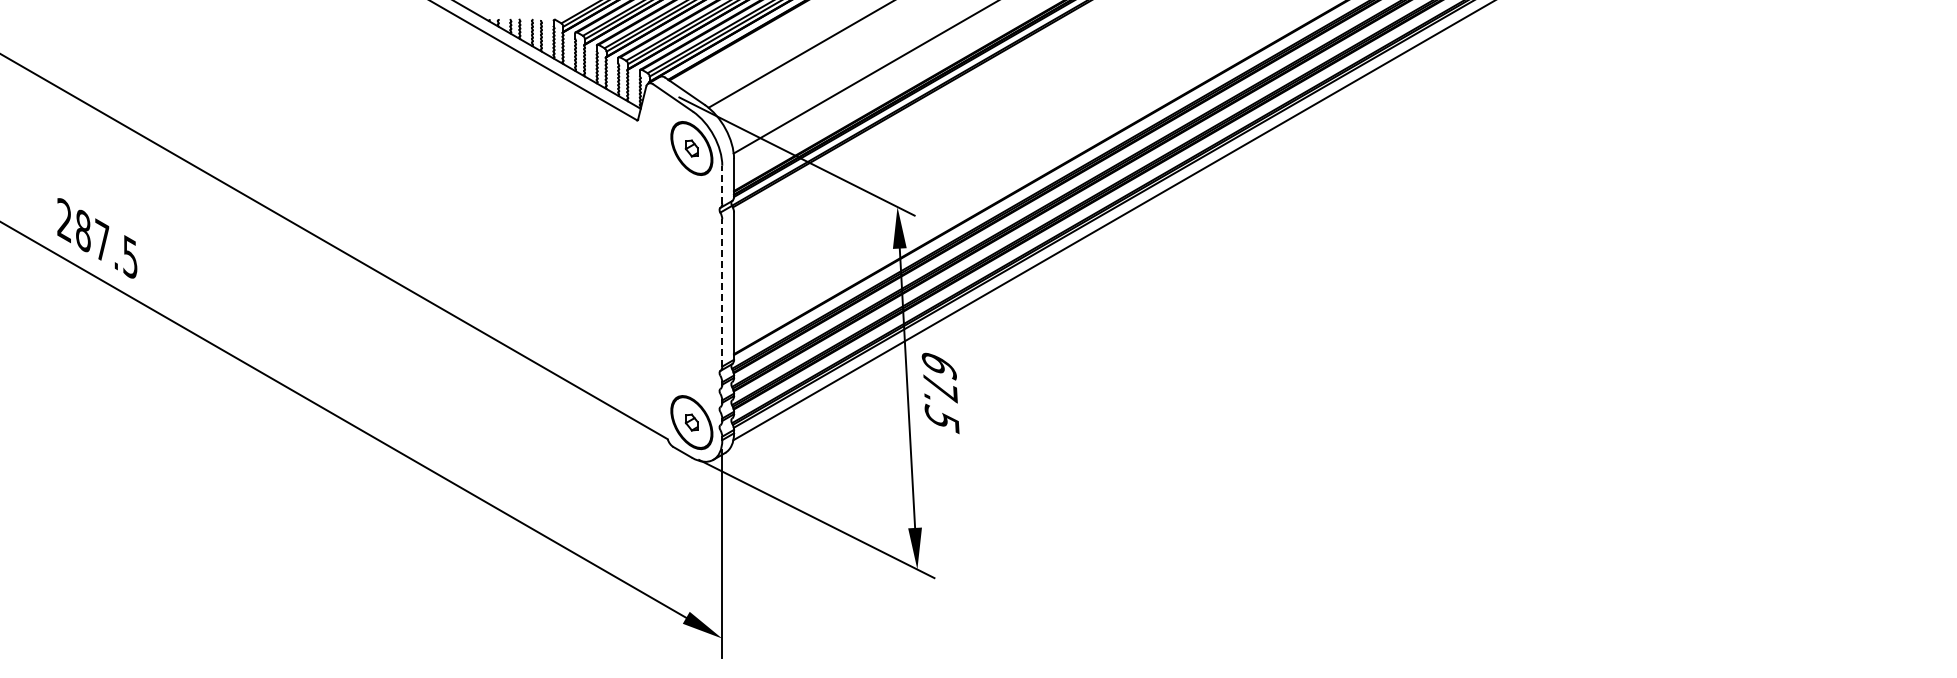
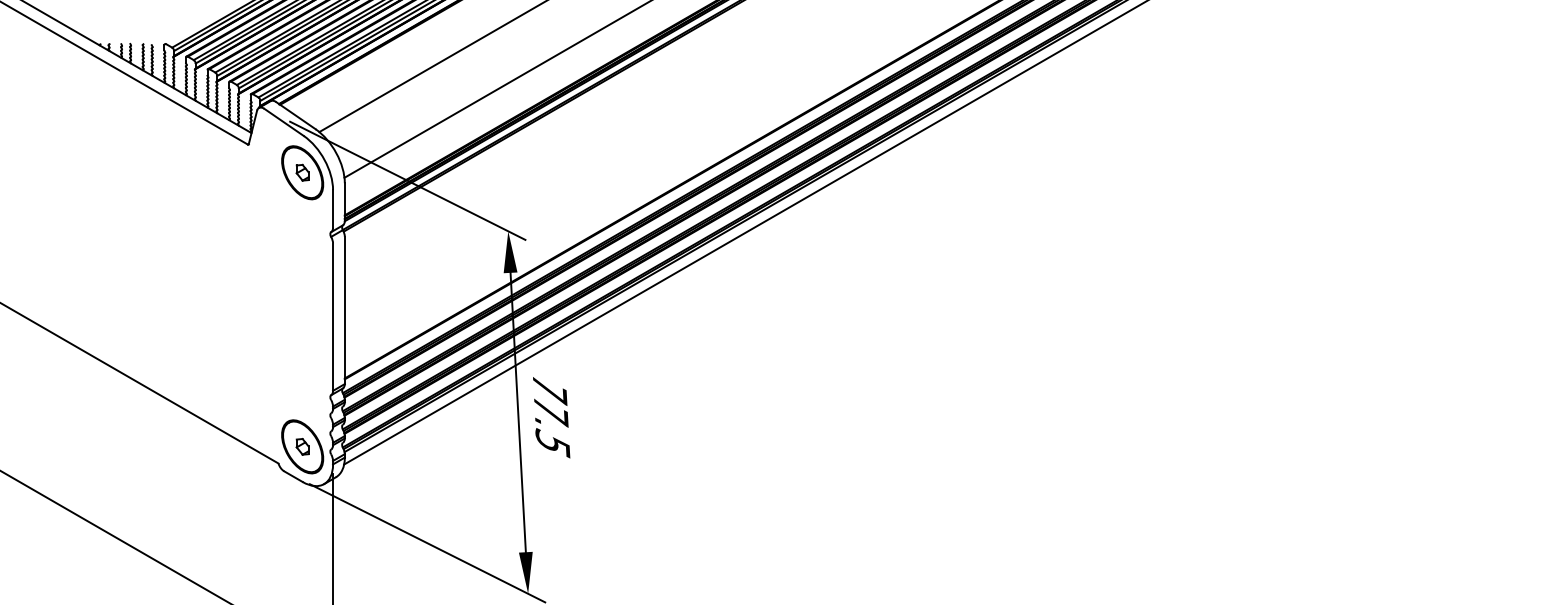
line: (722, 184) -> (333, 208), dashed -> solid
line: (722, 292) -> (333, 316), dashed -> solid
text: (938, 366) -> (549, 390), 67.5 -> 77.5

